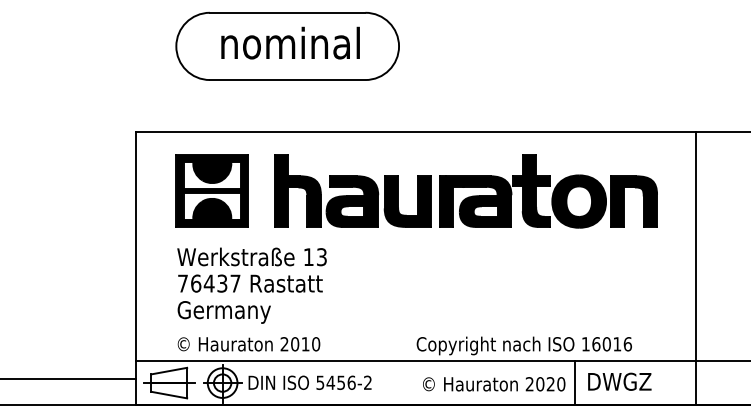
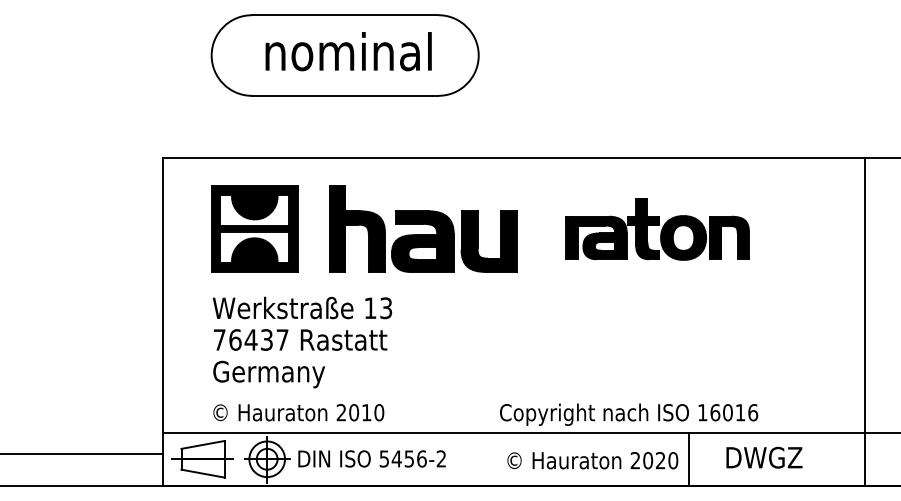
part: (548, 191) -> (657, 229), size x0.7
line: (695, 268) -> (865, 321), moved
text: (619, 381) -> (764, 457), moved

